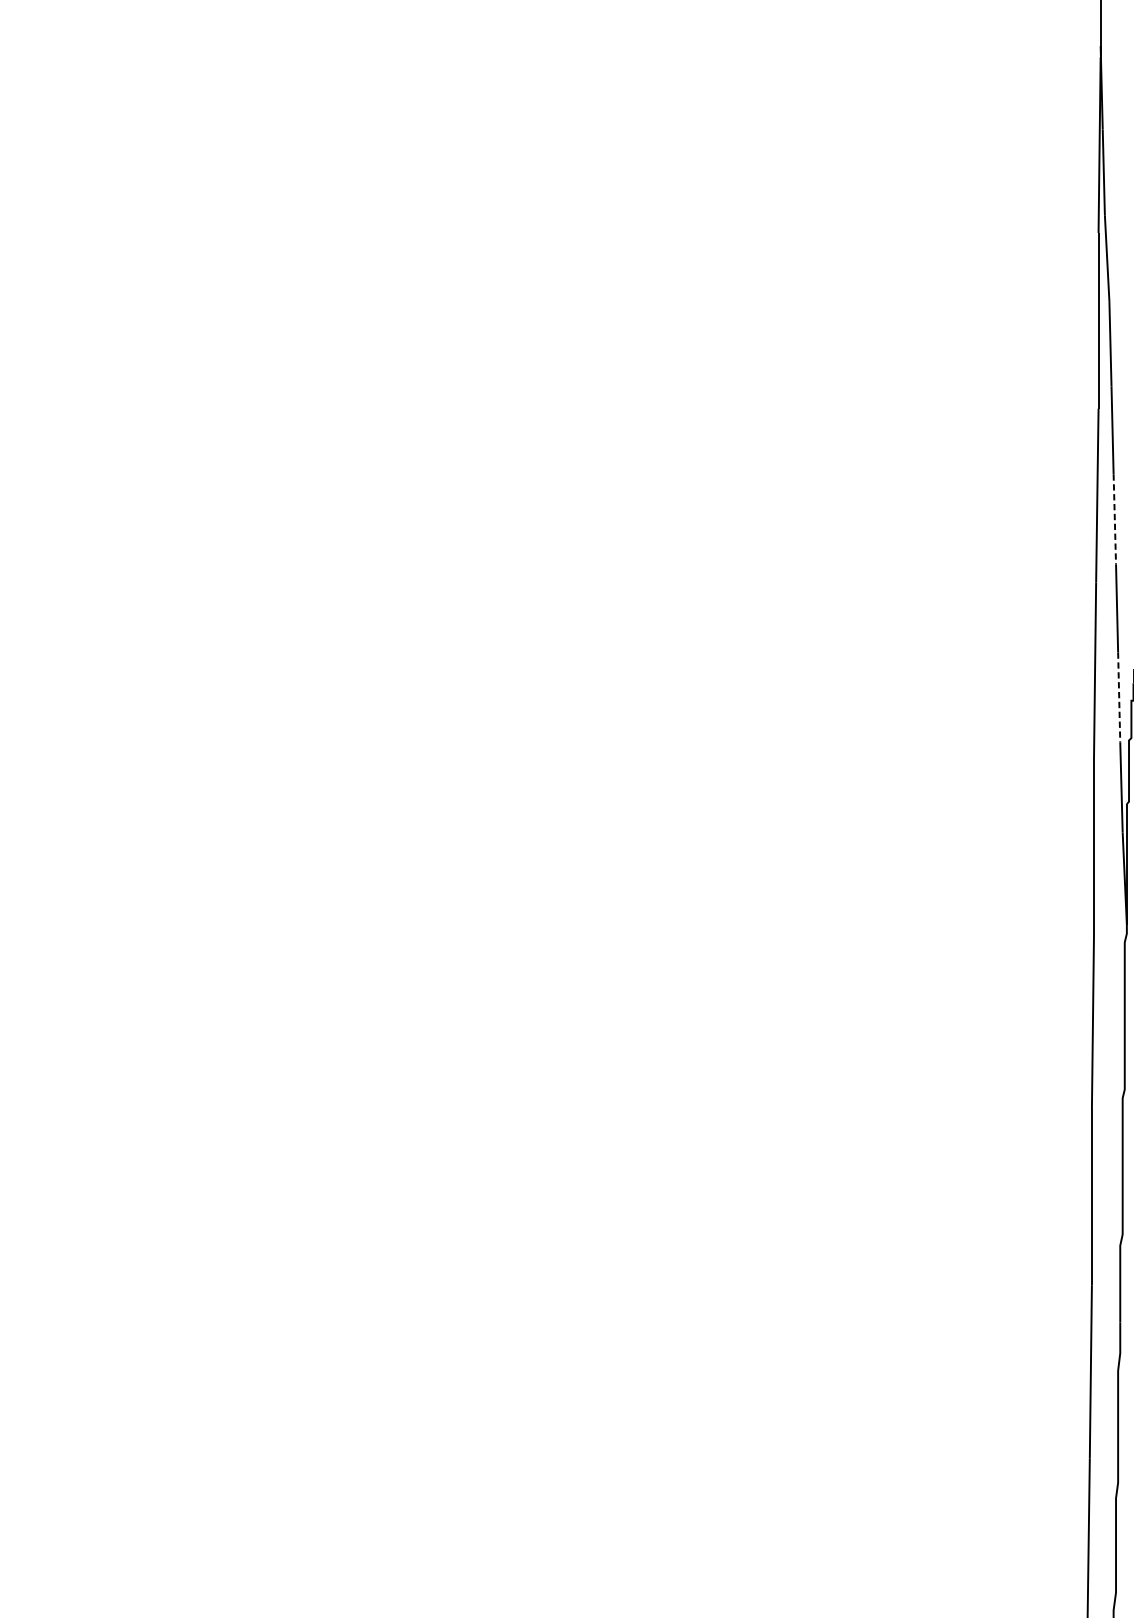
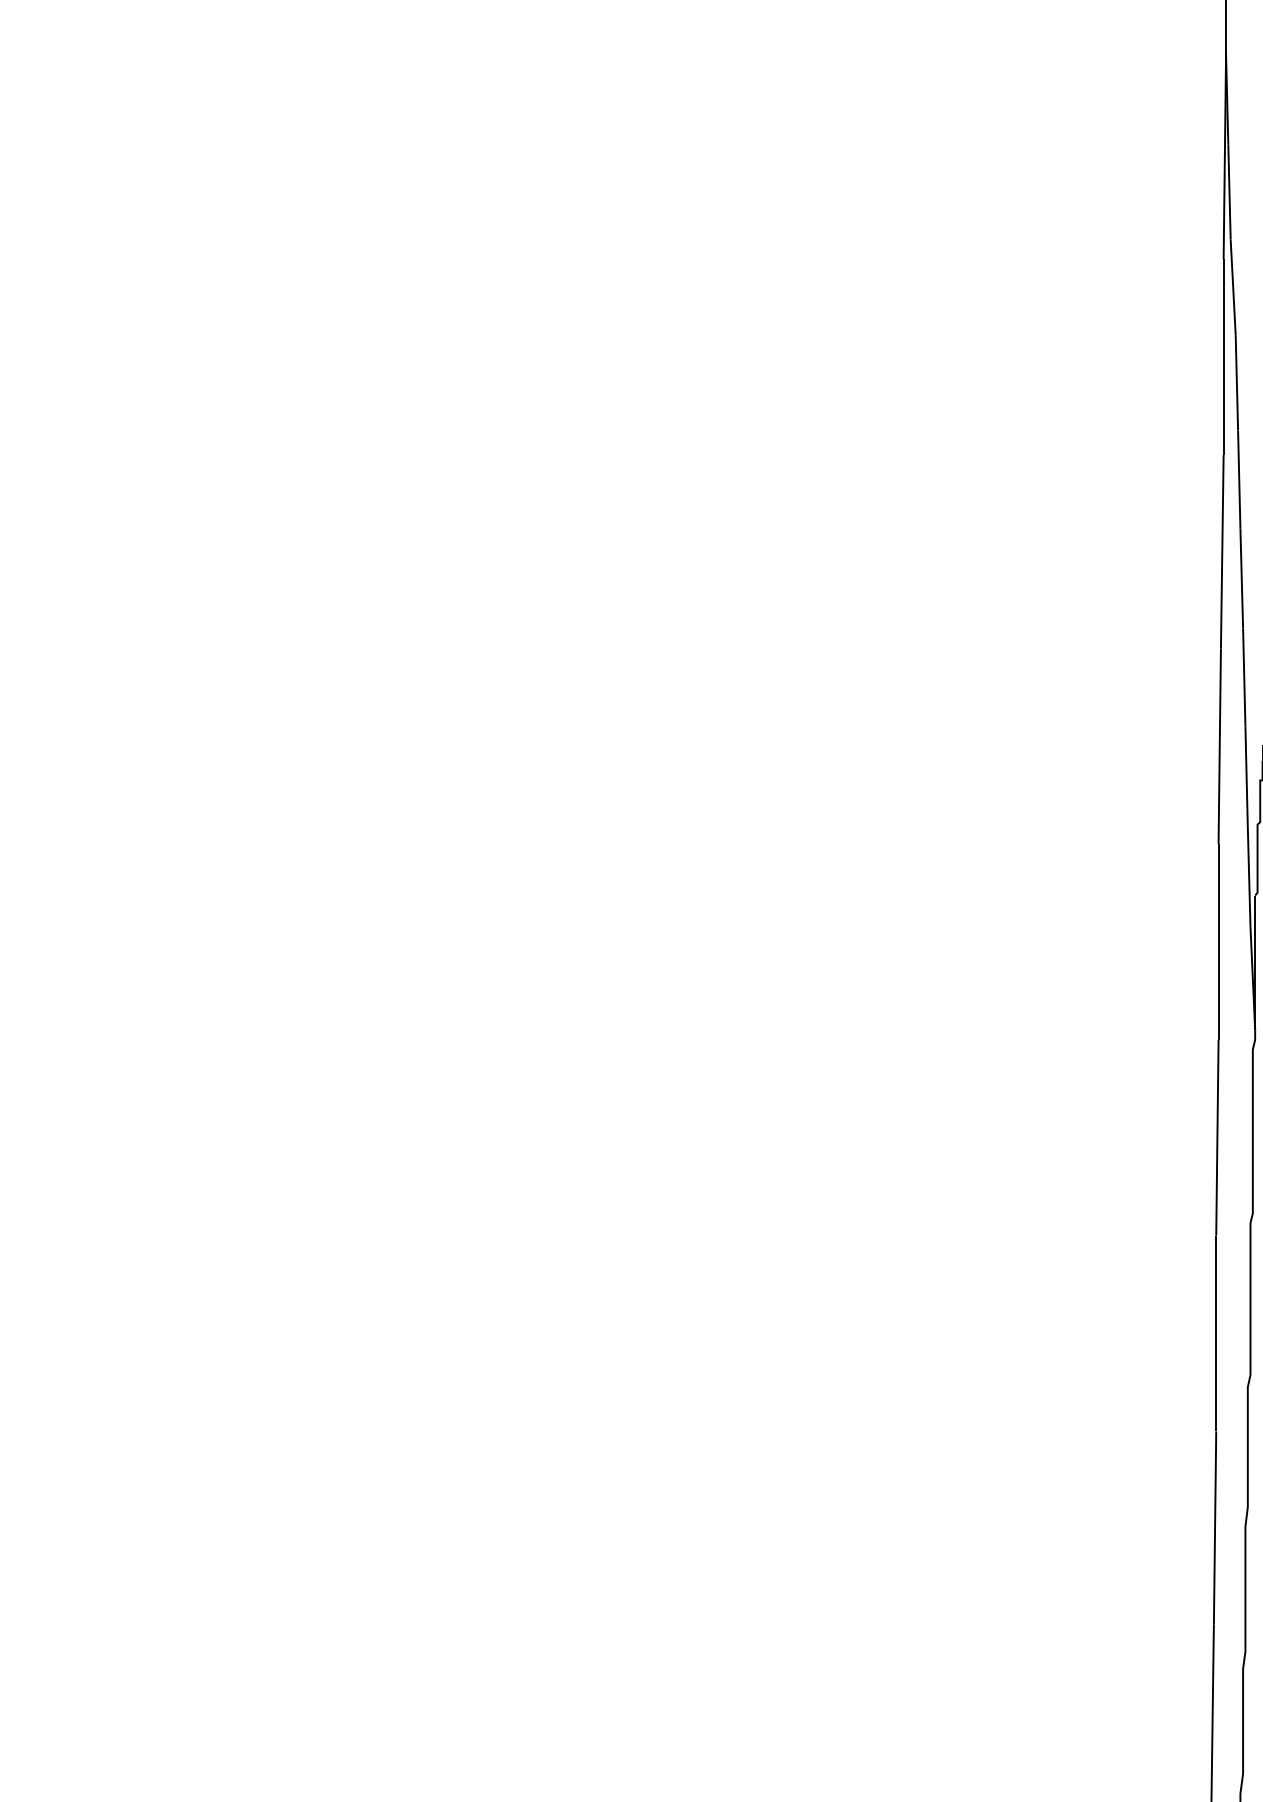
line: (1114, 519) -> (1241, 578), dashed -> solid
line: (1119, 698) -> (1246, 777), dashed -> solid

